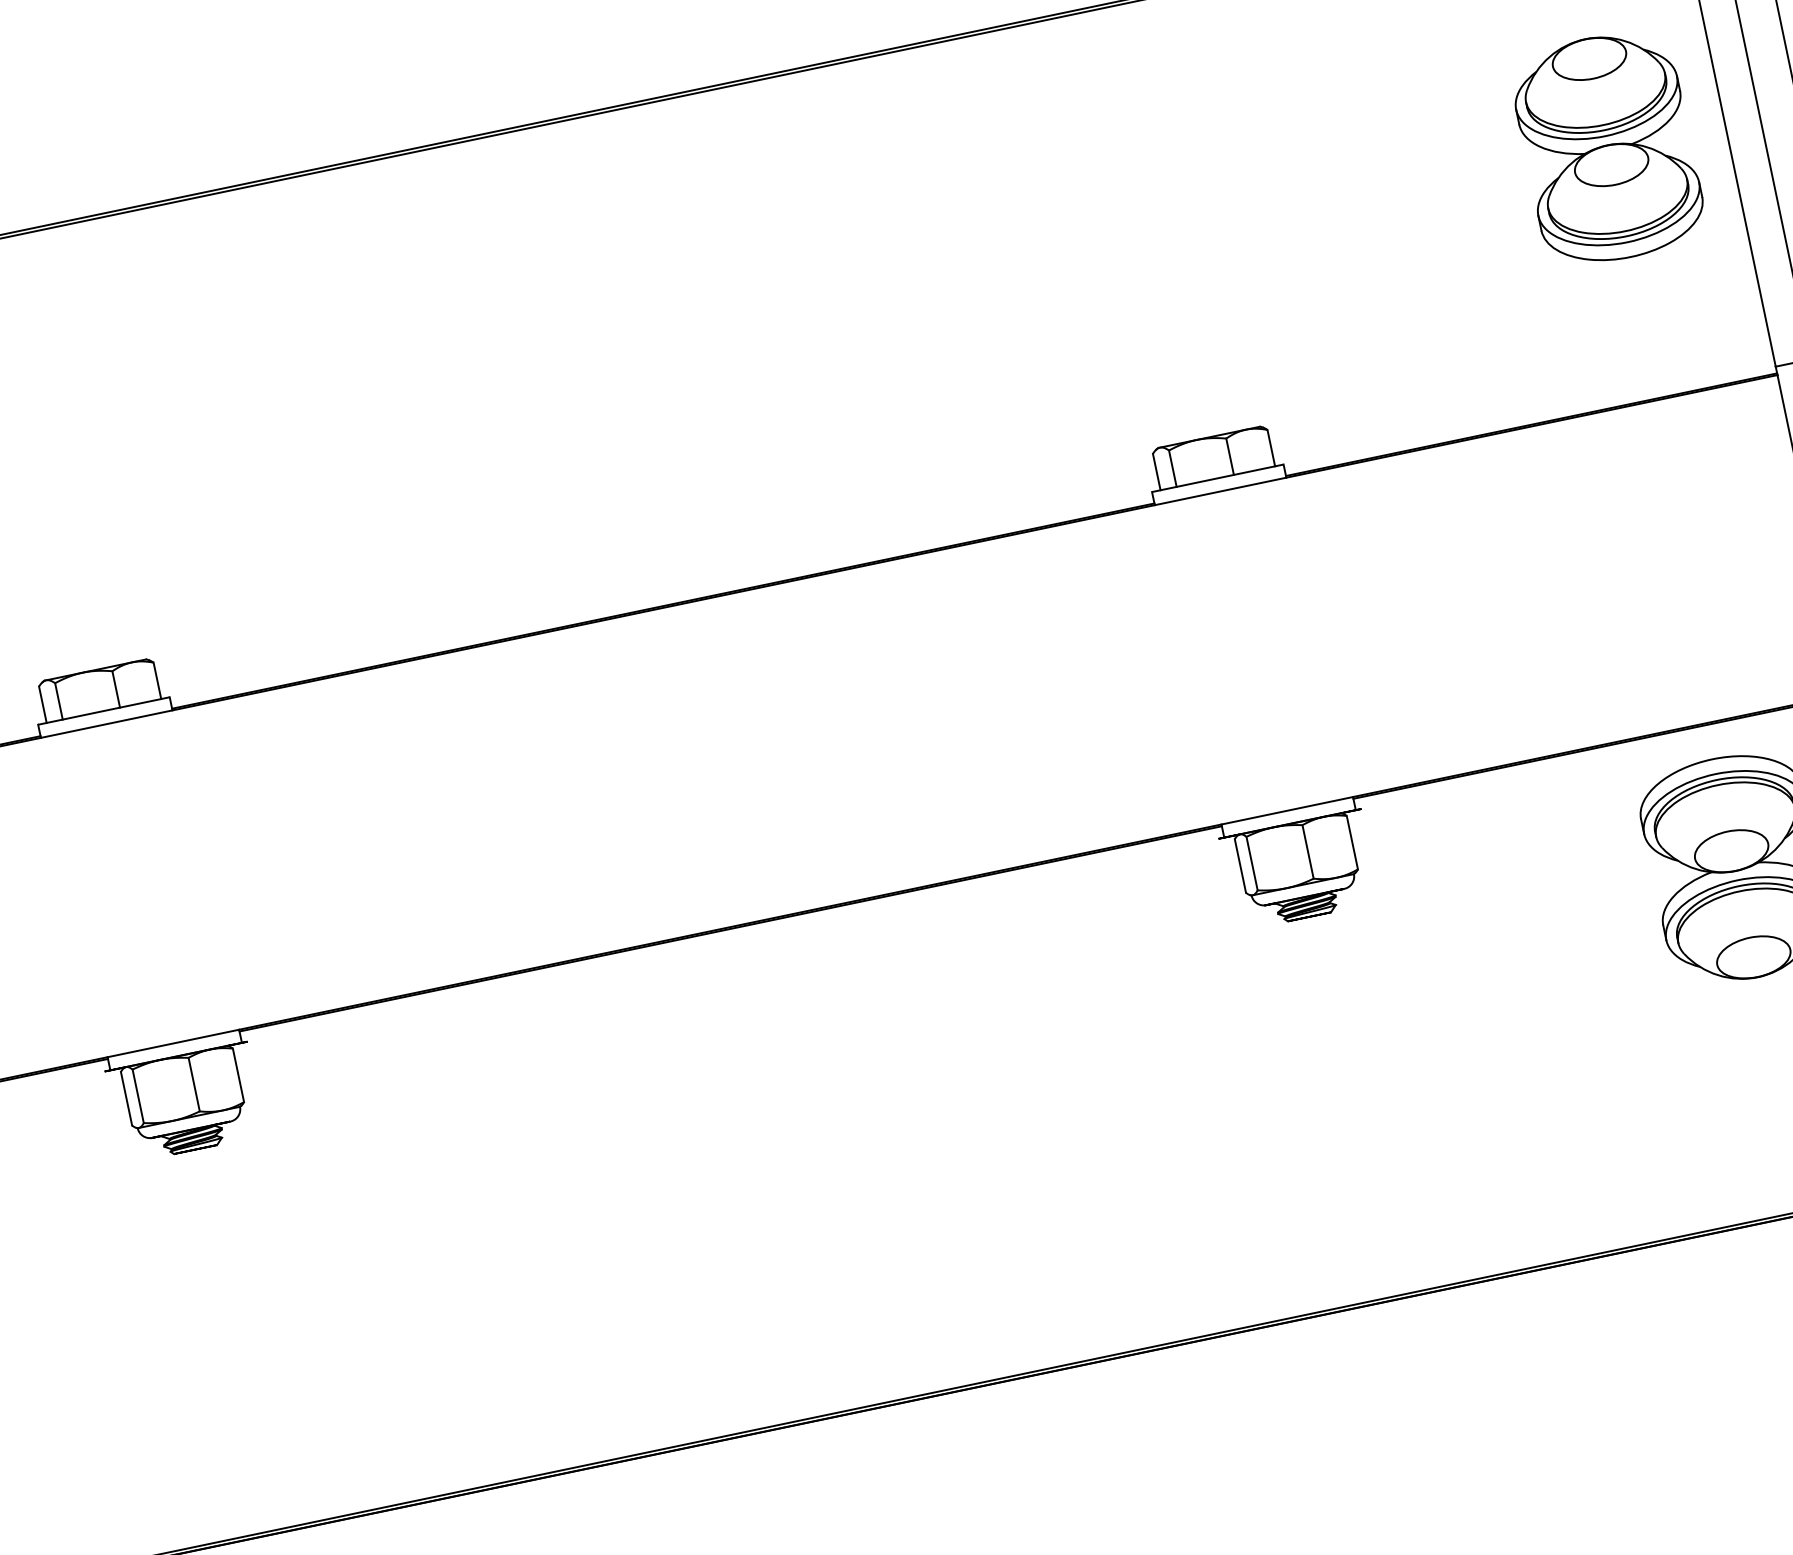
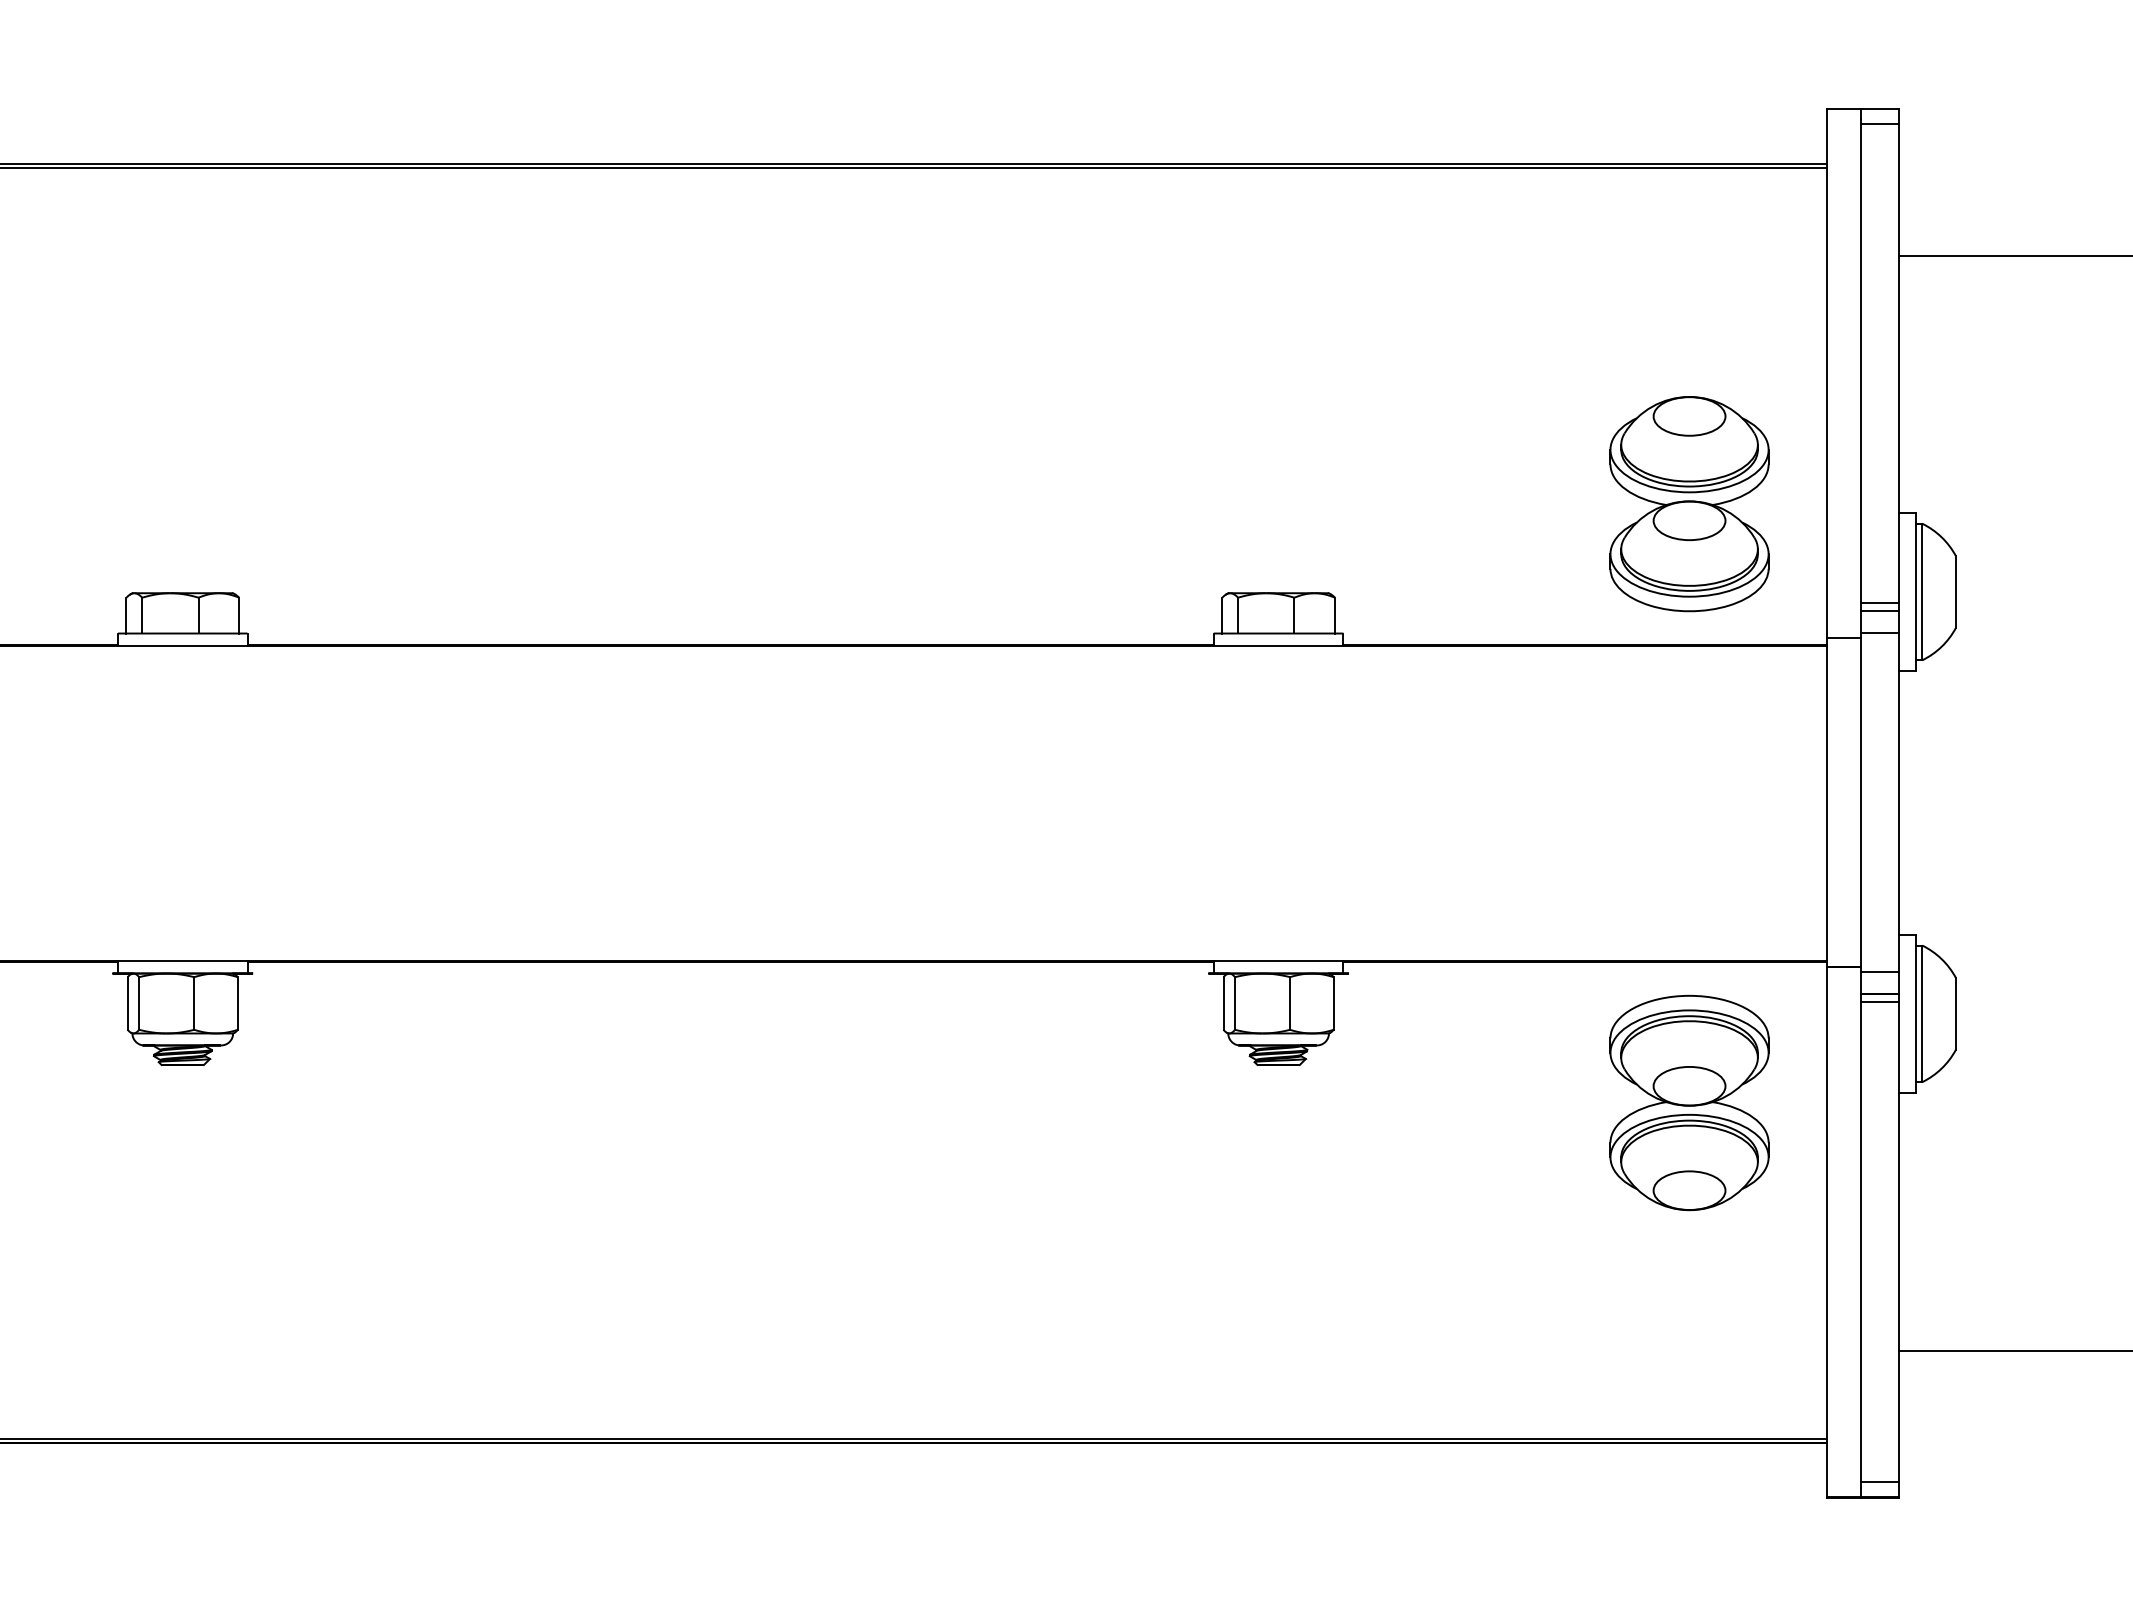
part: (1608, 148) -> (1689, 504), moved

